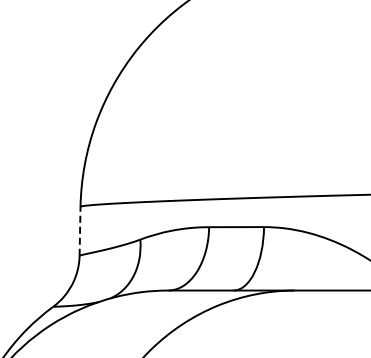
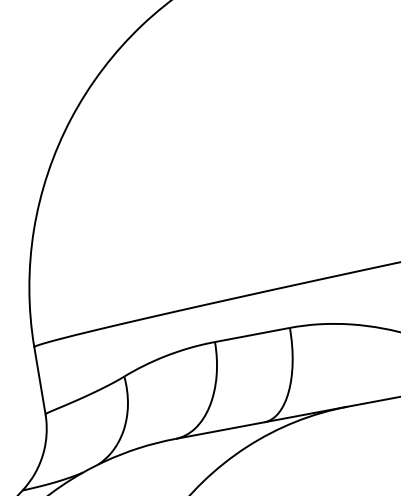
line: (80, 230) -> (40, 379), dashed -> solid

